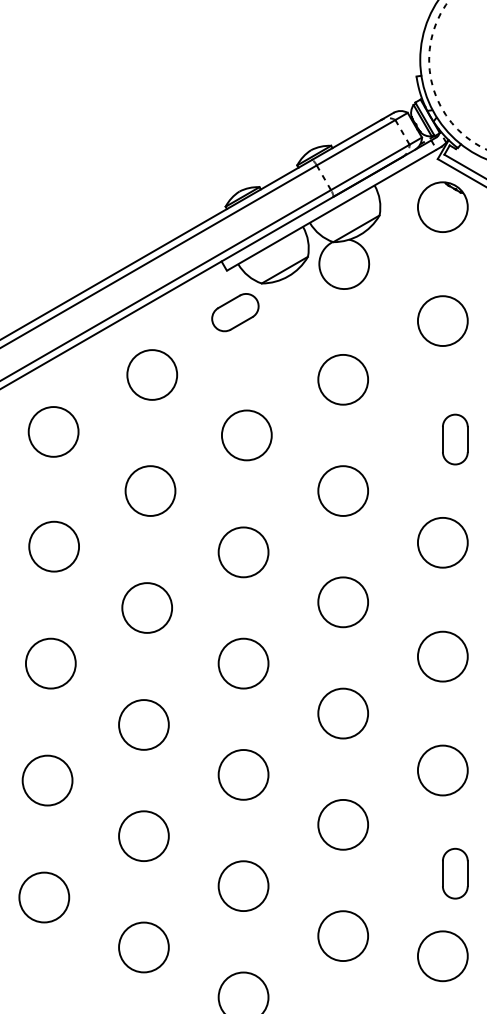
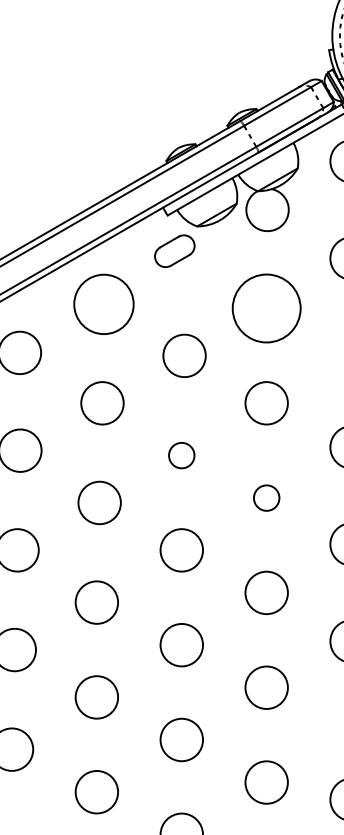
circle: (152, 374) -> (104, 303), size x1.4
circle: (343, 379) -> (266, 308), size x1.6
circle: (243, 552) -> (181, 455), size x0.6
circle: (343, 602) -> (266, 498), size x0.6

